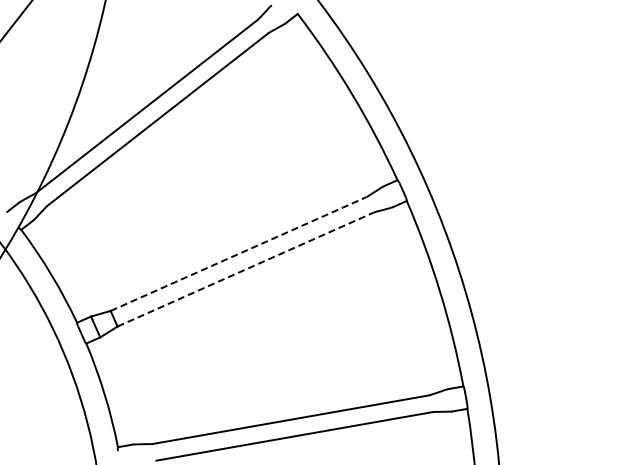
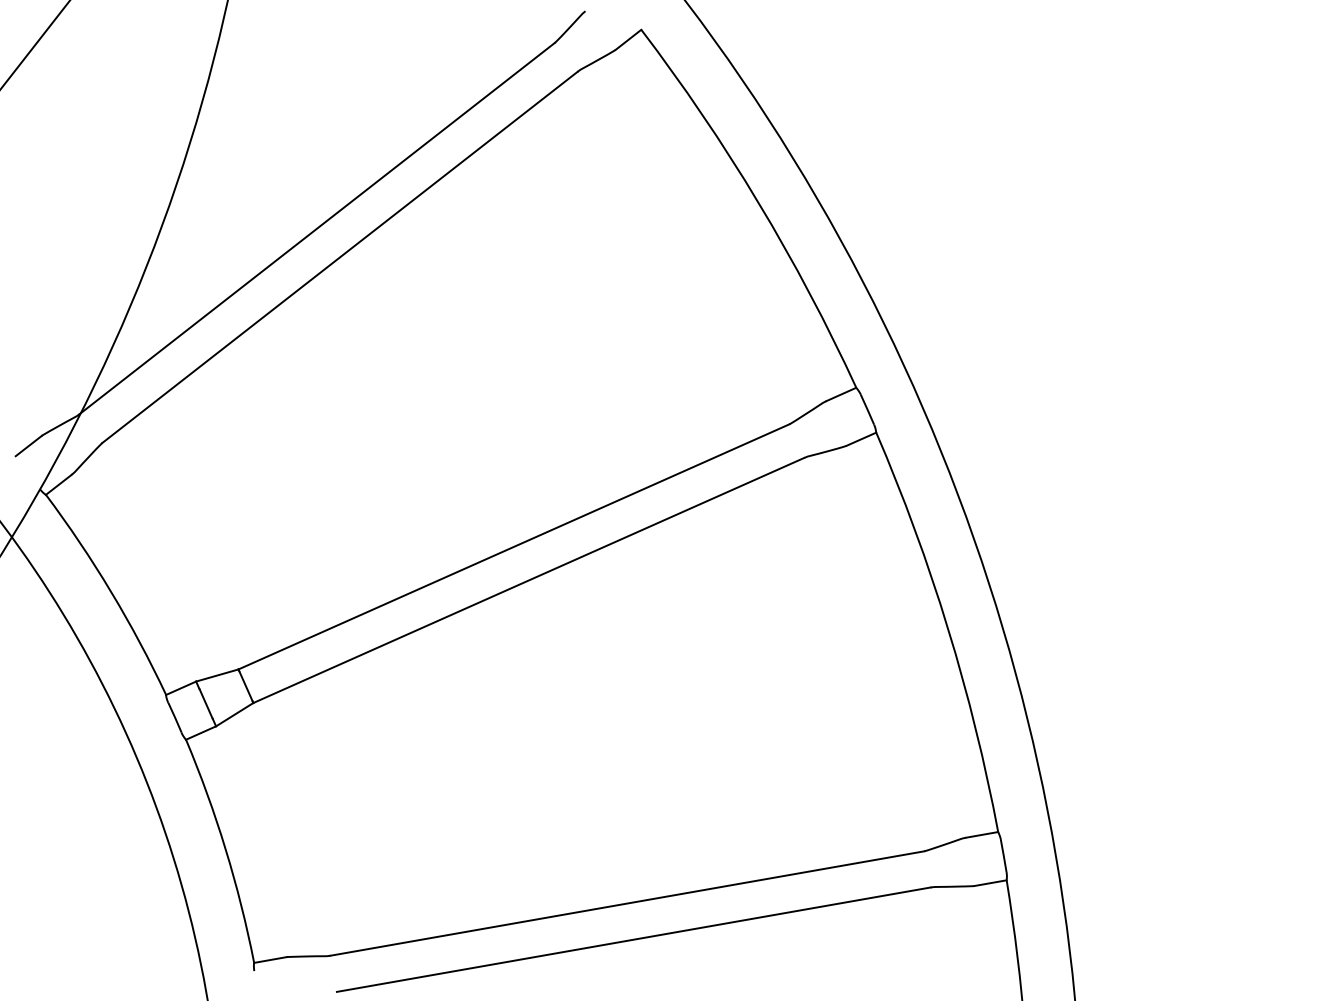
line: (238, 254) -> (513, 547), dashed -> solid
line: (245, 269) -> (528, 580), dashed -> solid

